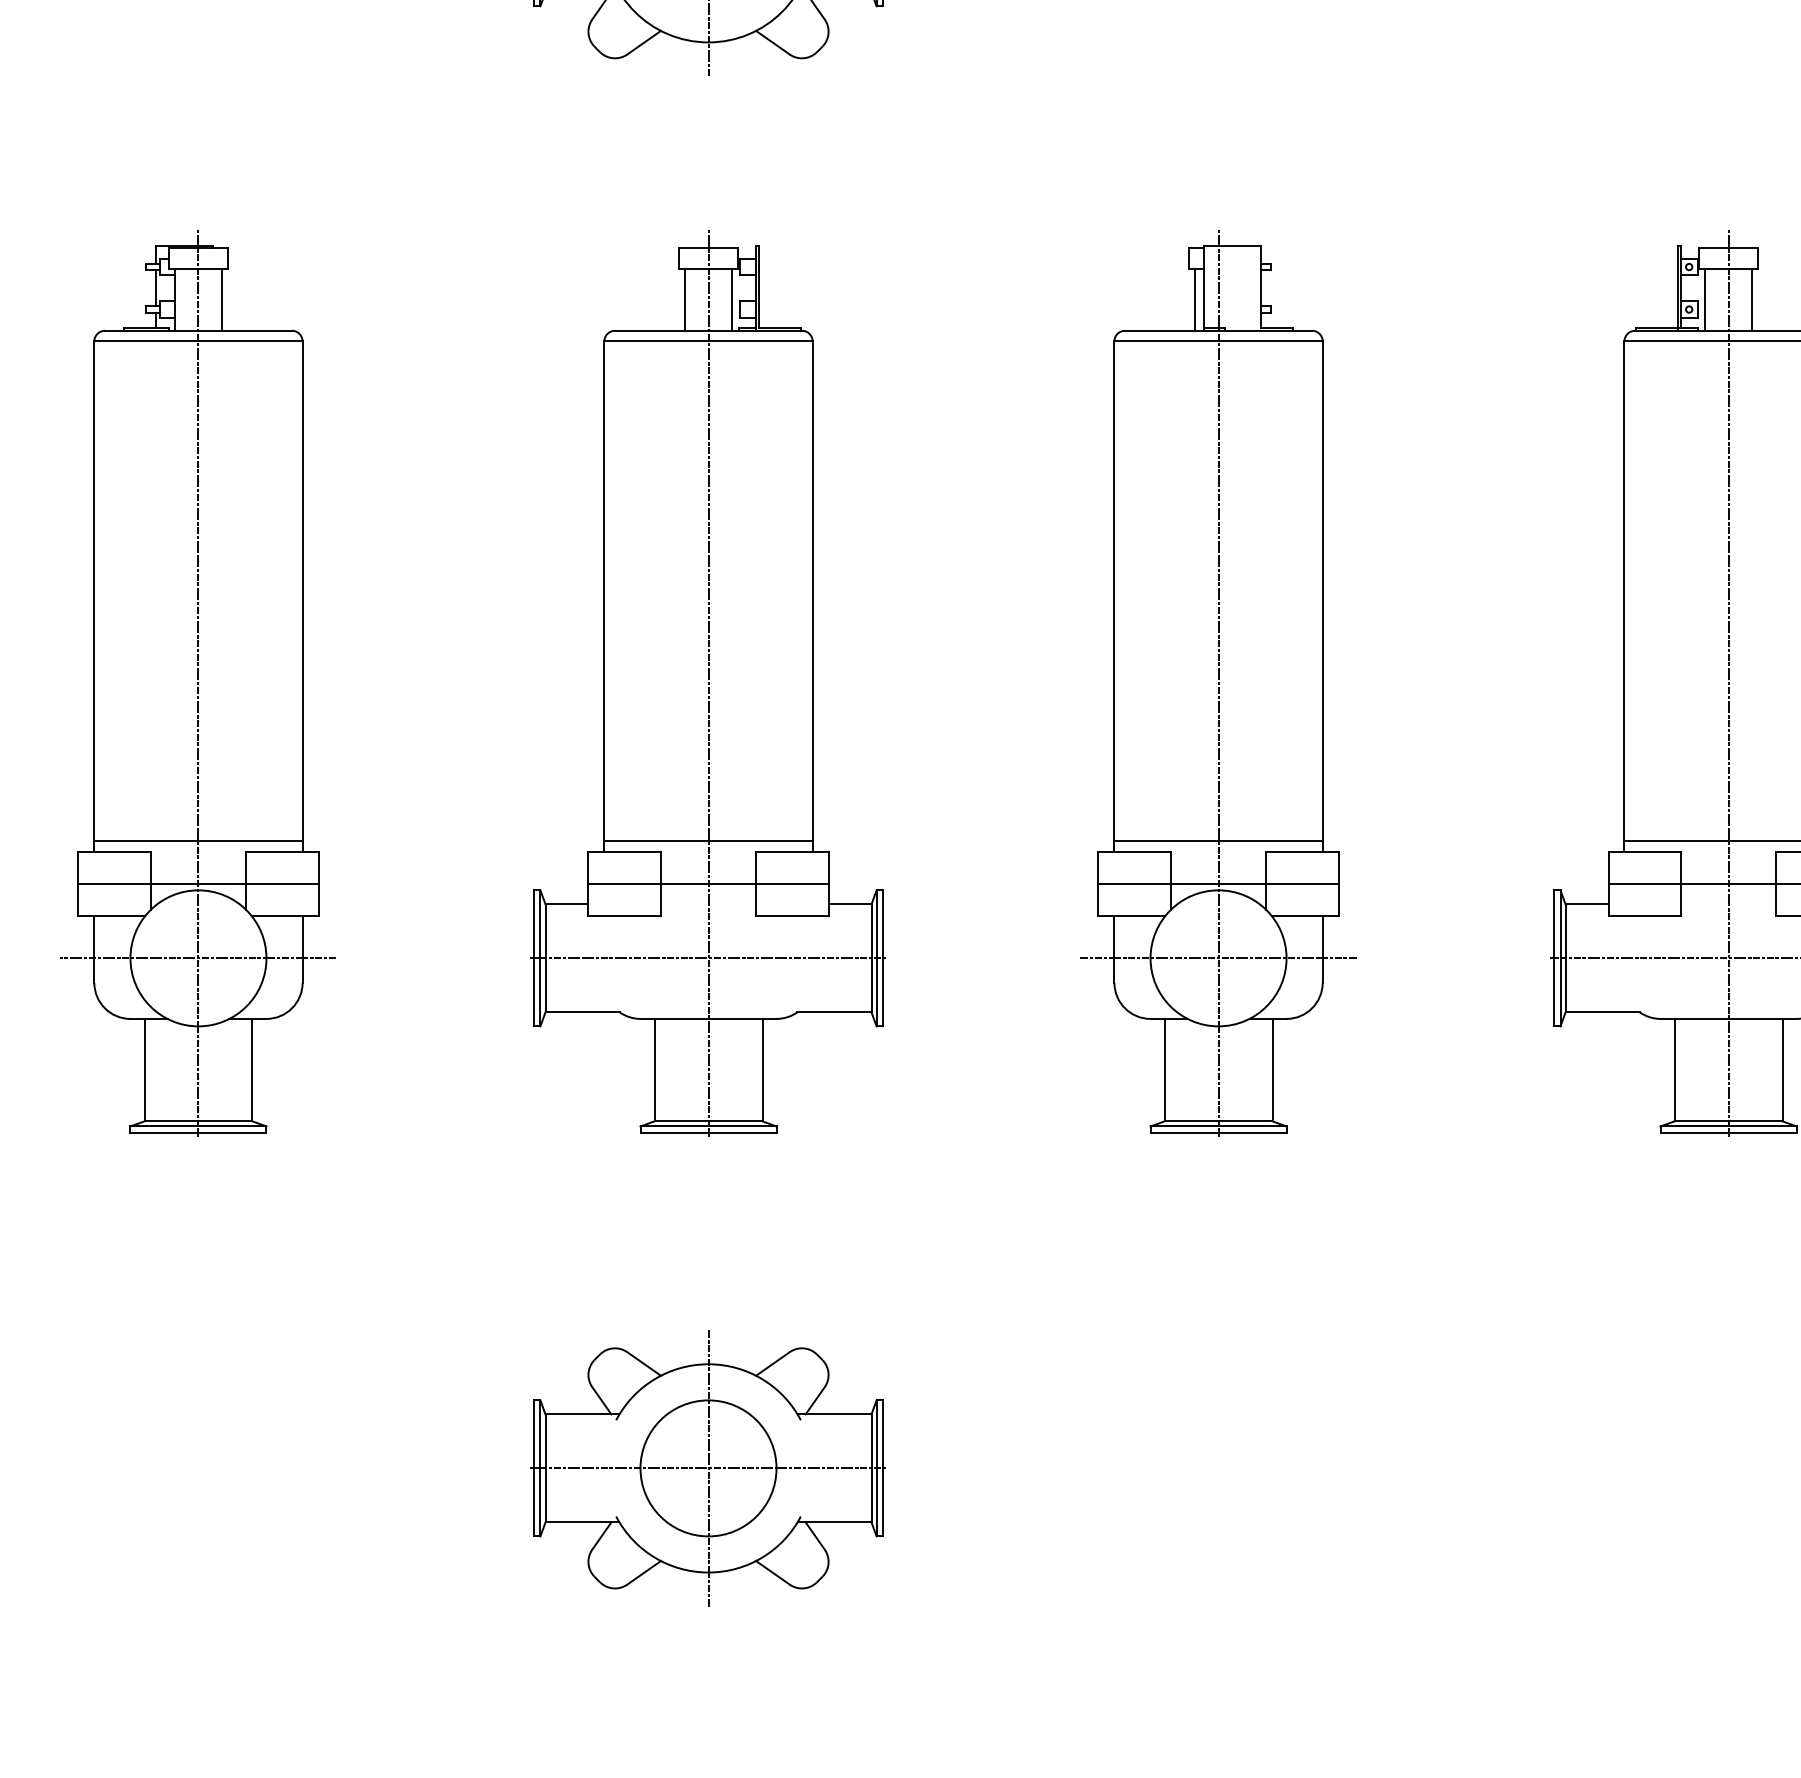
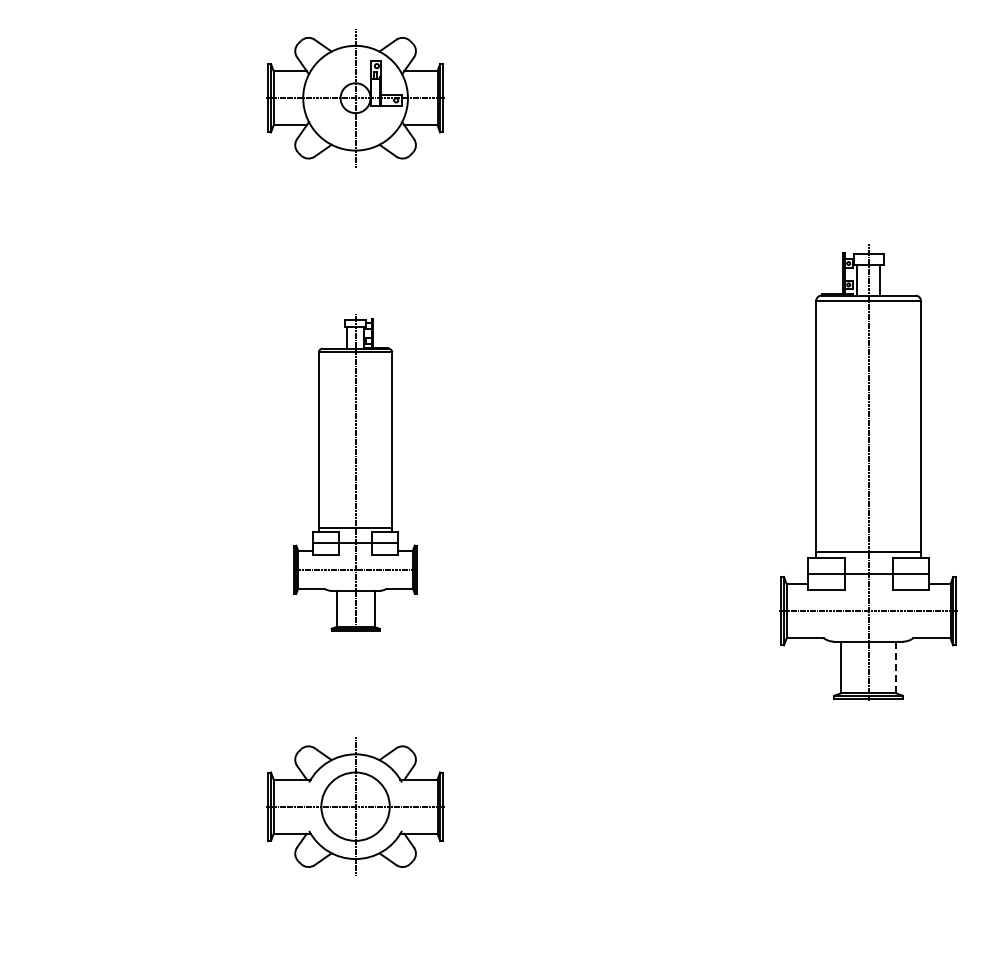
part: (199, 682) -> (99, 472), removed
part: (708, 682) -> (355, 472), size x0.7
part: (1219, 682) -> (612, 472), removed
line: (1782, 1070) -> (895, 667), solid -> dashed
part: (708, 1467) -> (355, 806), moved

